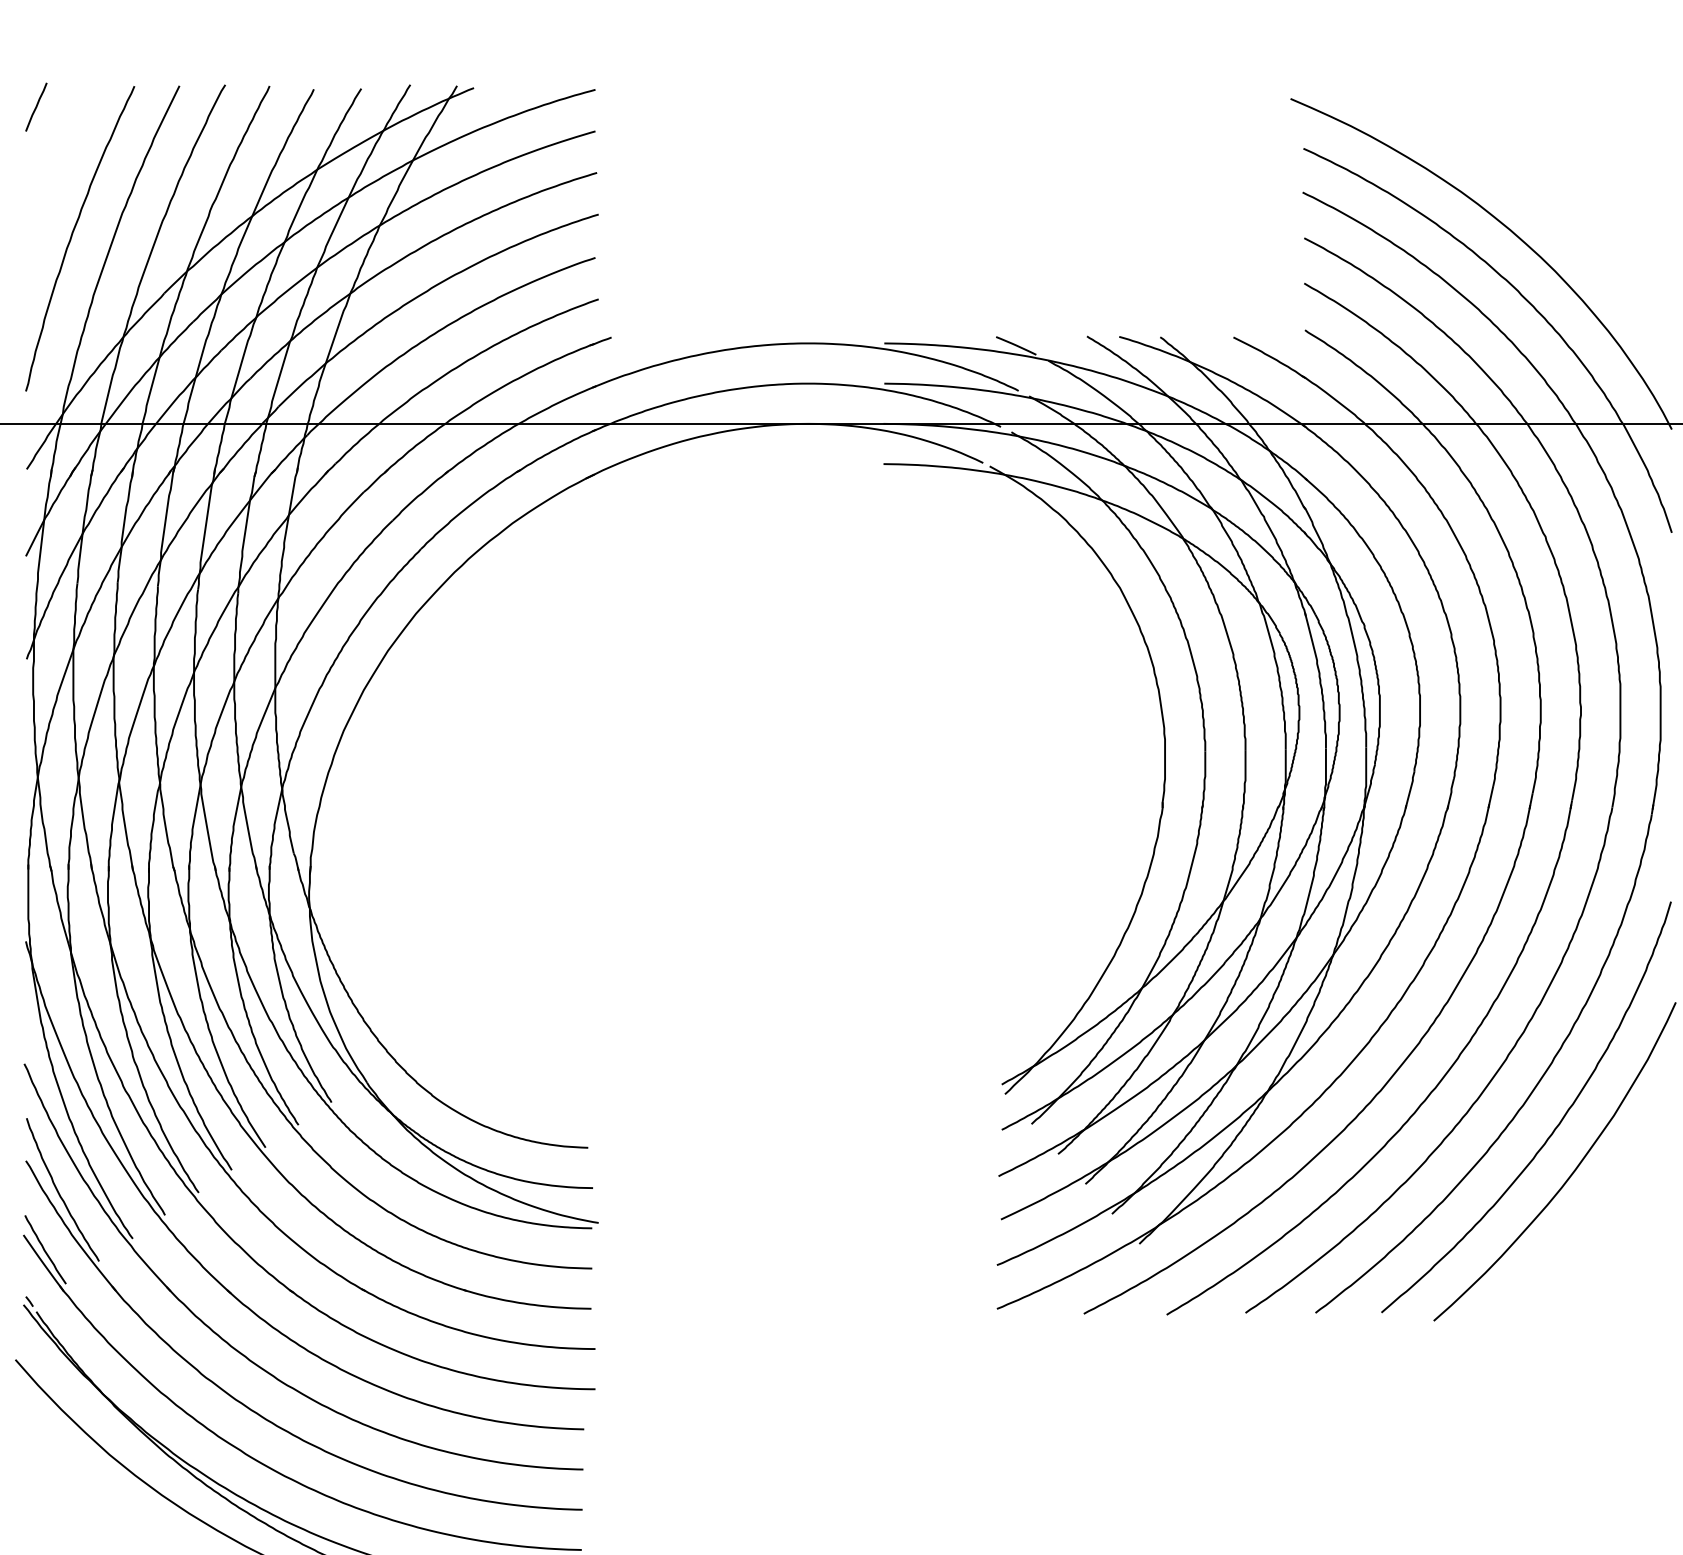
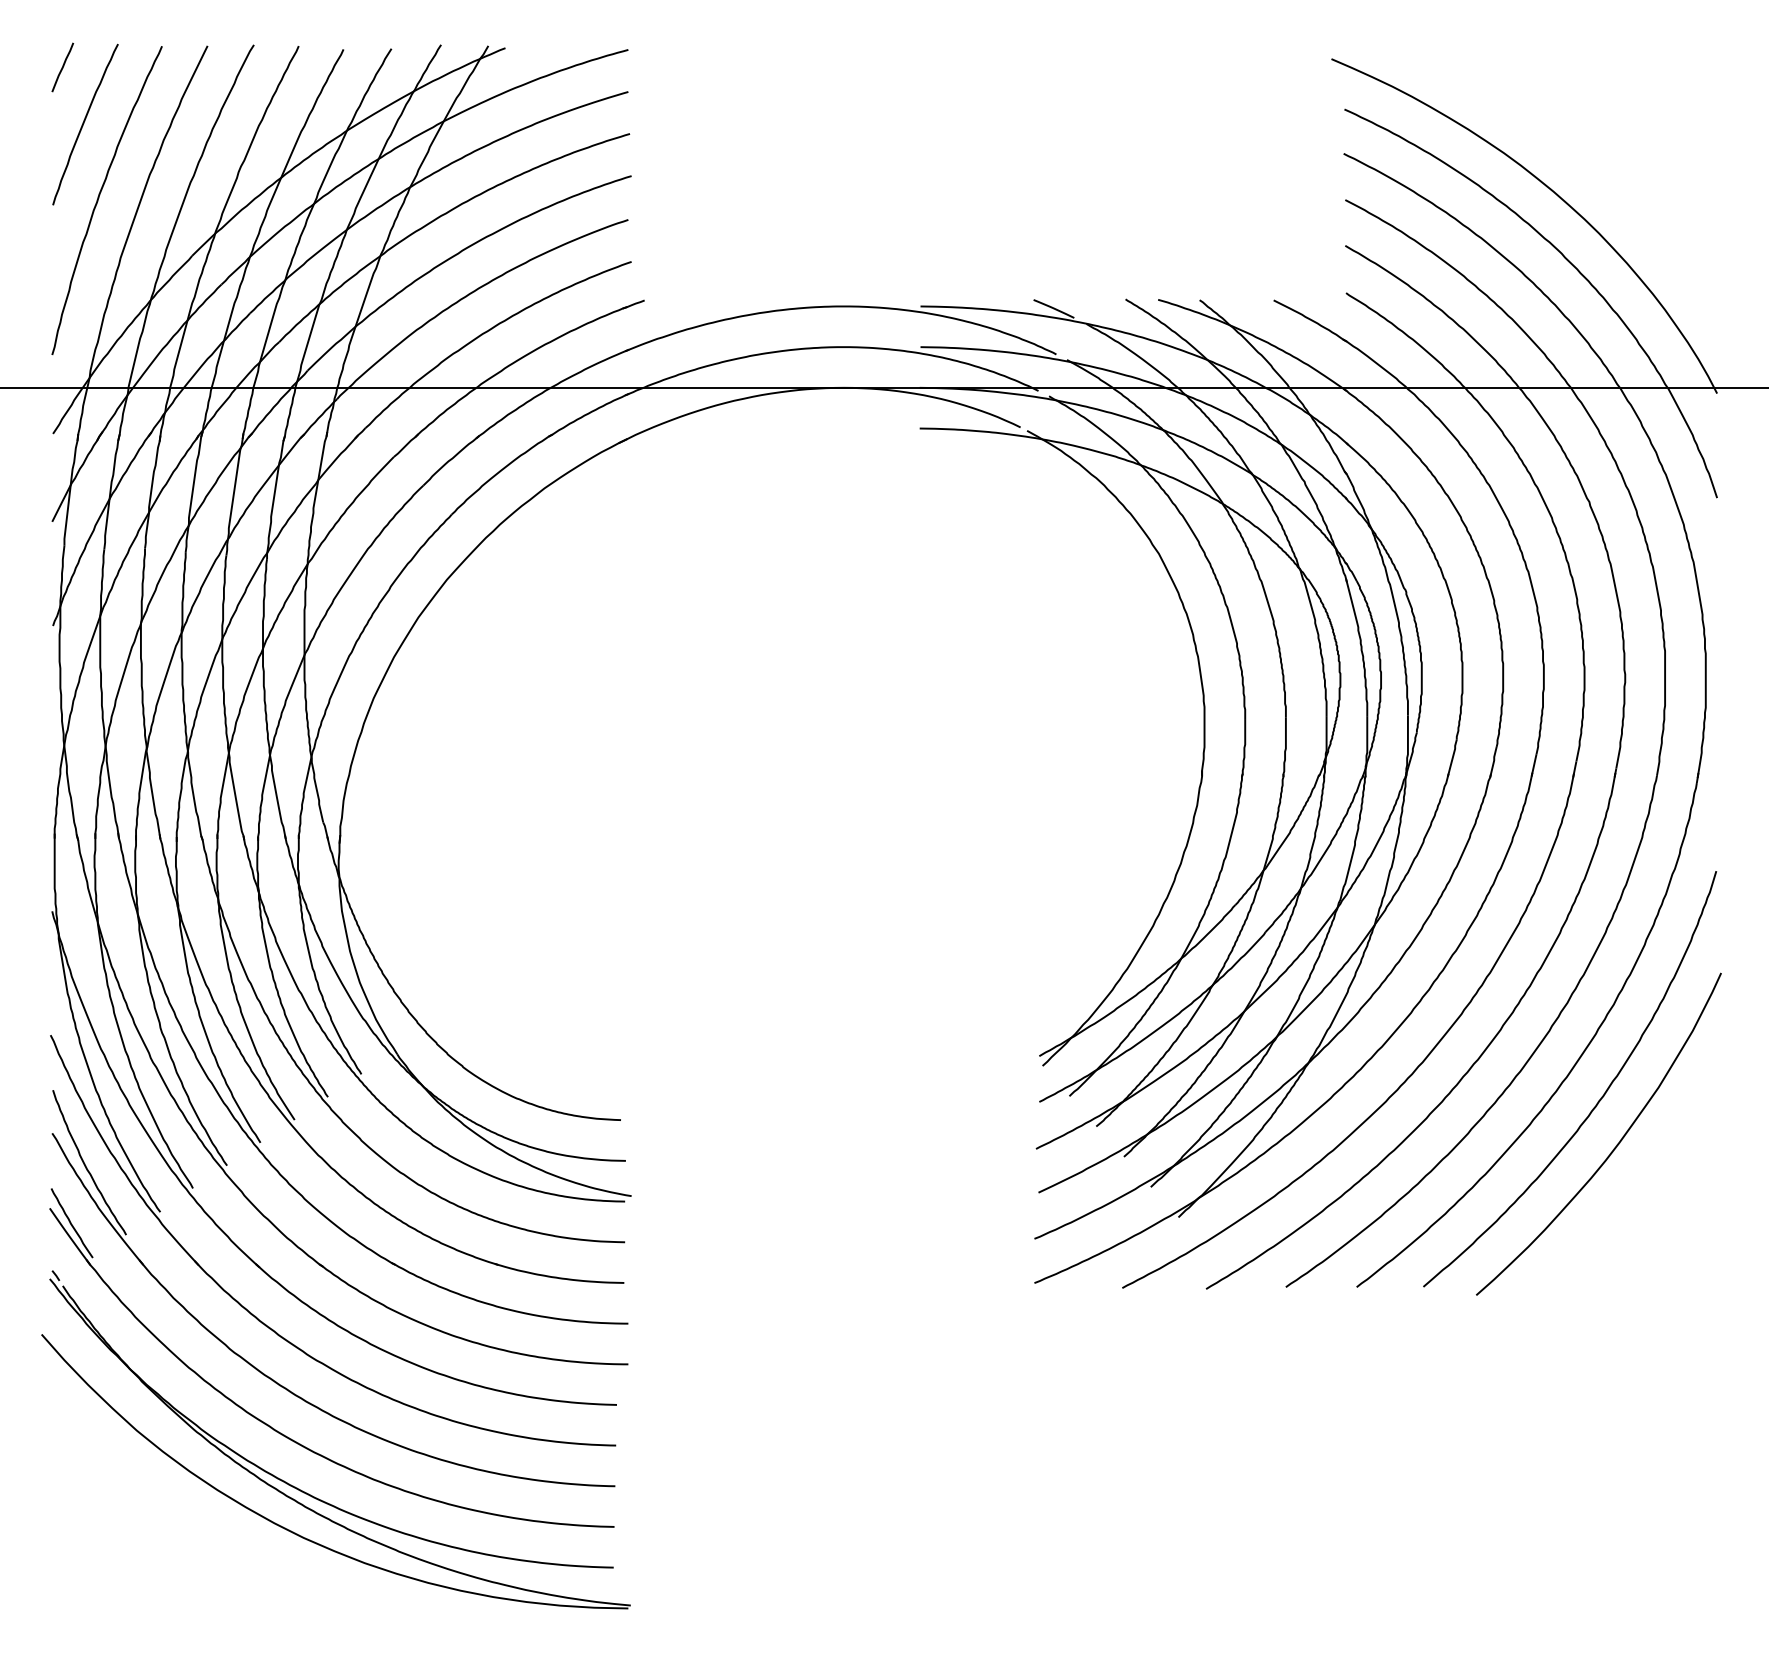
curve: (57, 162) -> (84, 123), added

